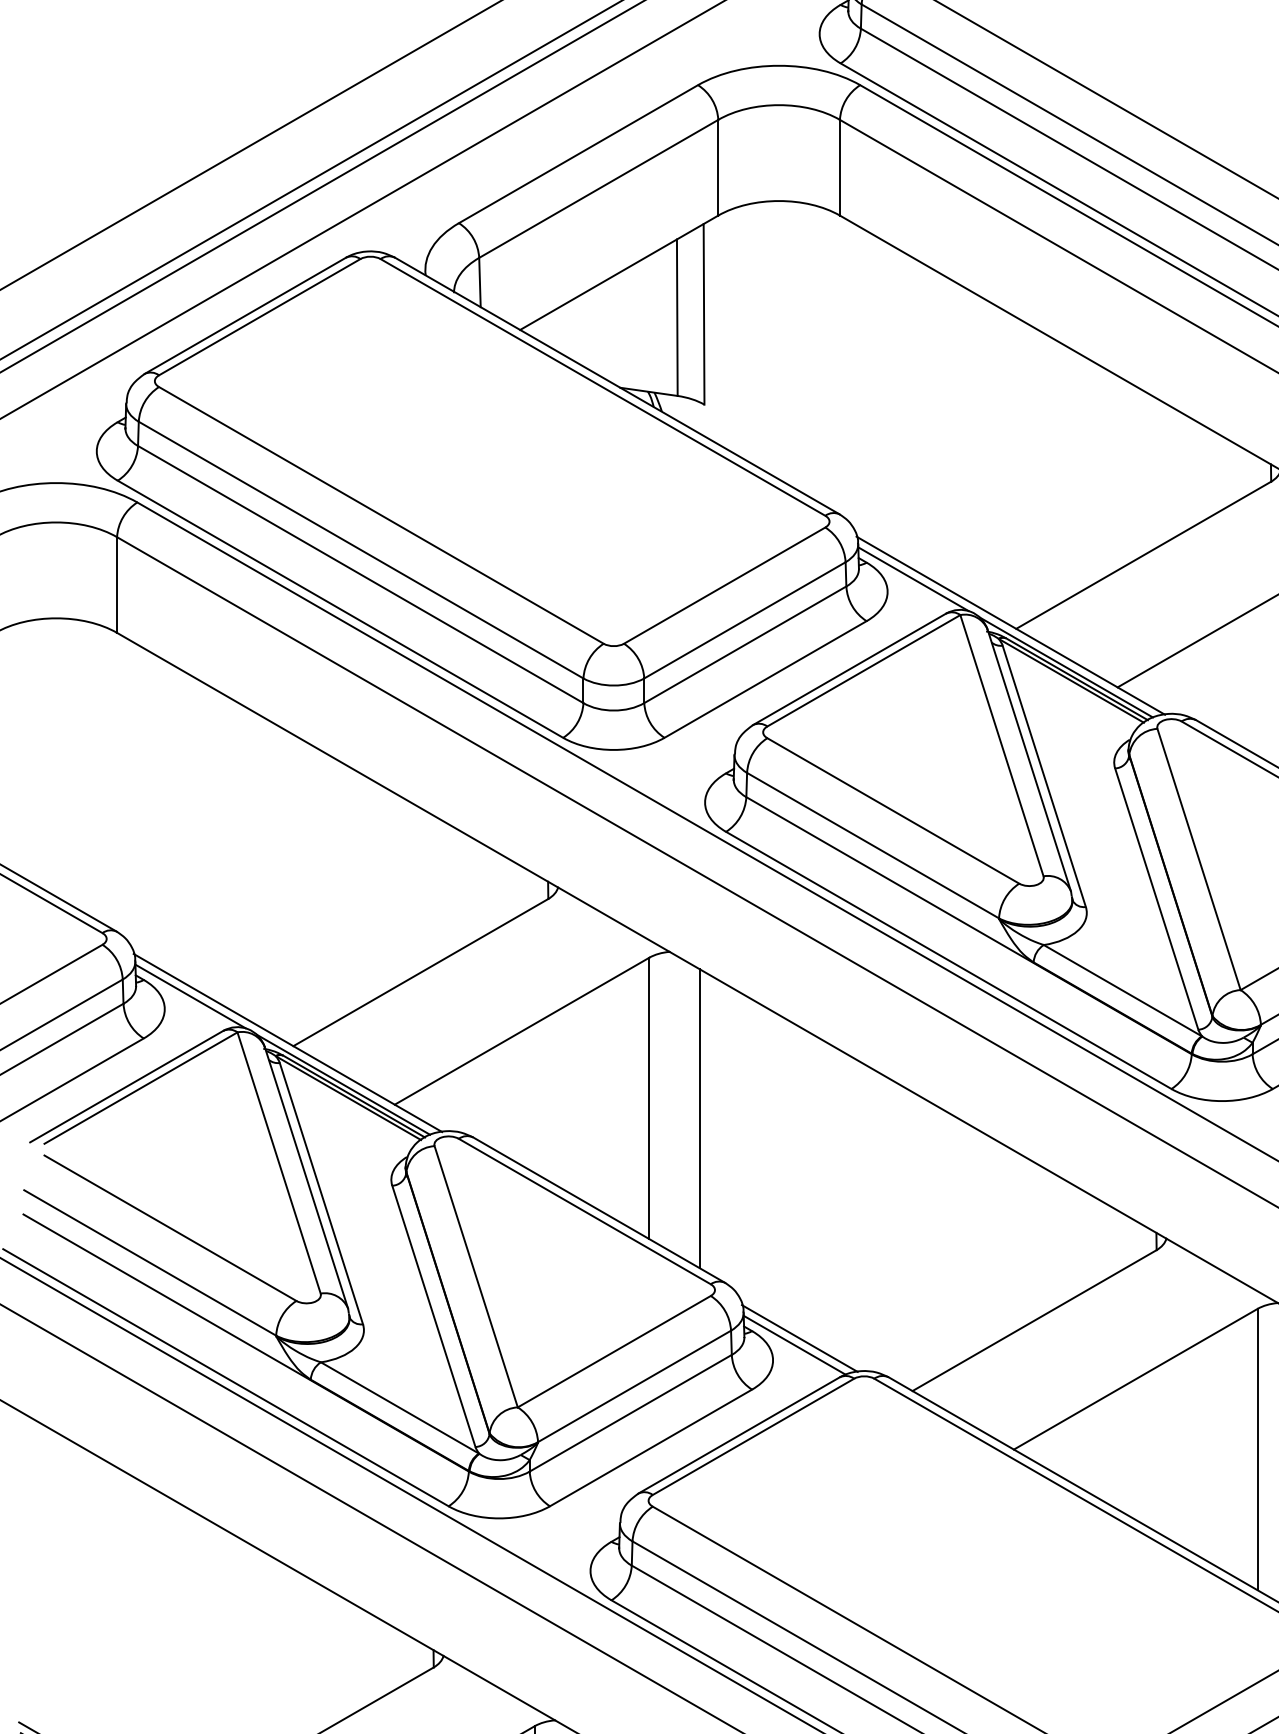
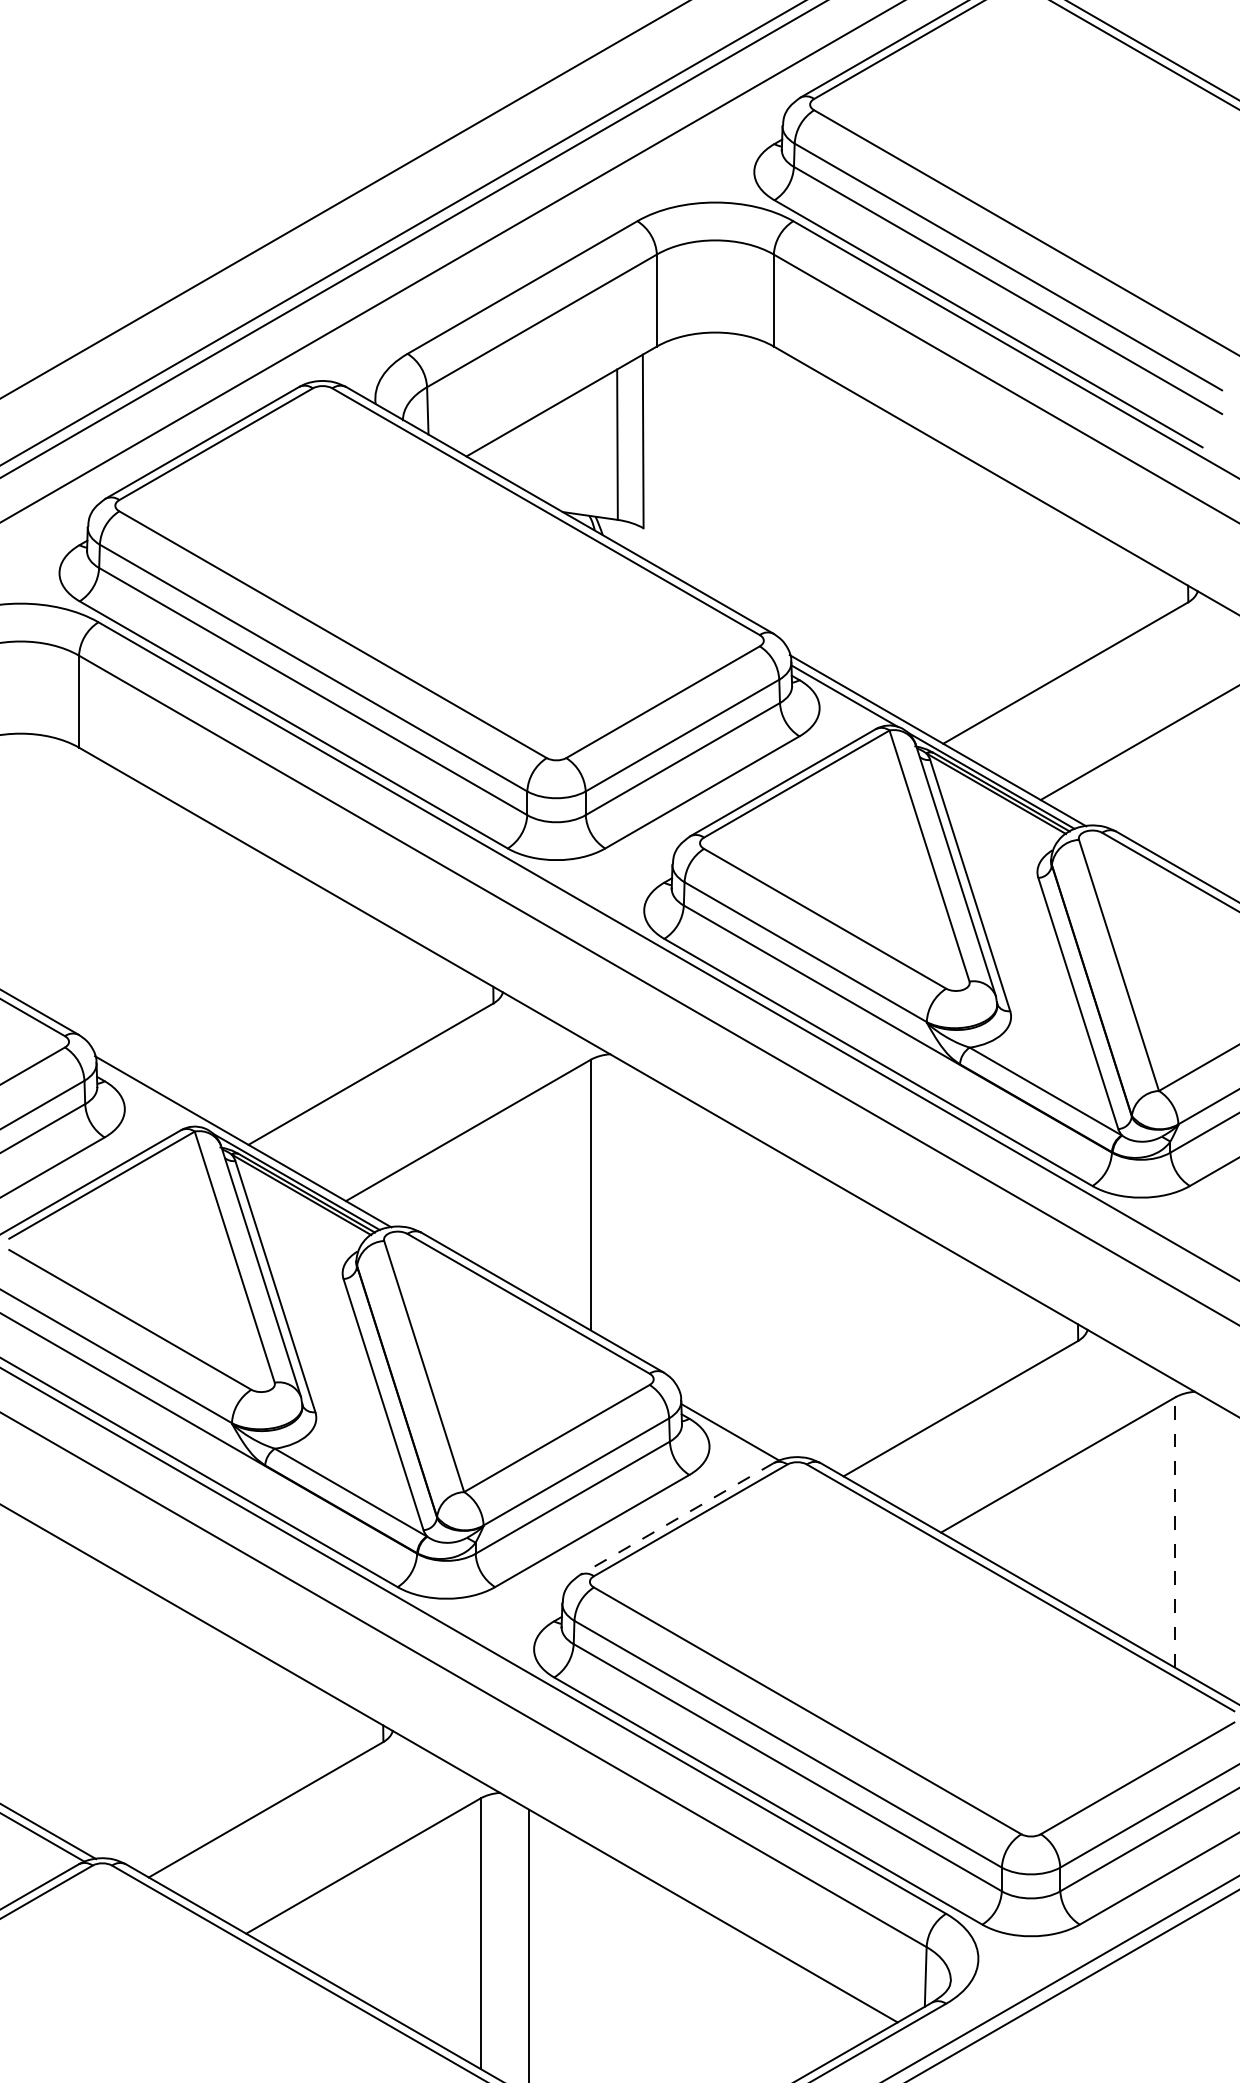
line: (190, 995) -> (149, 1096), removed
line: (700, 1118) -> (639, 1214), removed
line: (799, 1338) -> (734, 1425), removed
line: (738, 1435) -> (676, 1519), solid -> dashed
line: (1257, 1449) -> (1175, 1532), solid -> dashed

